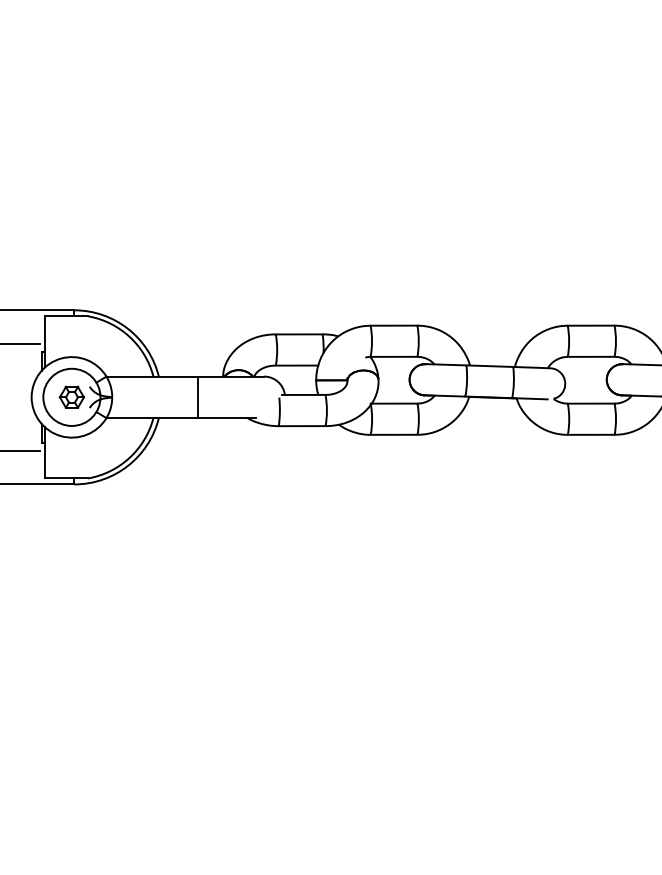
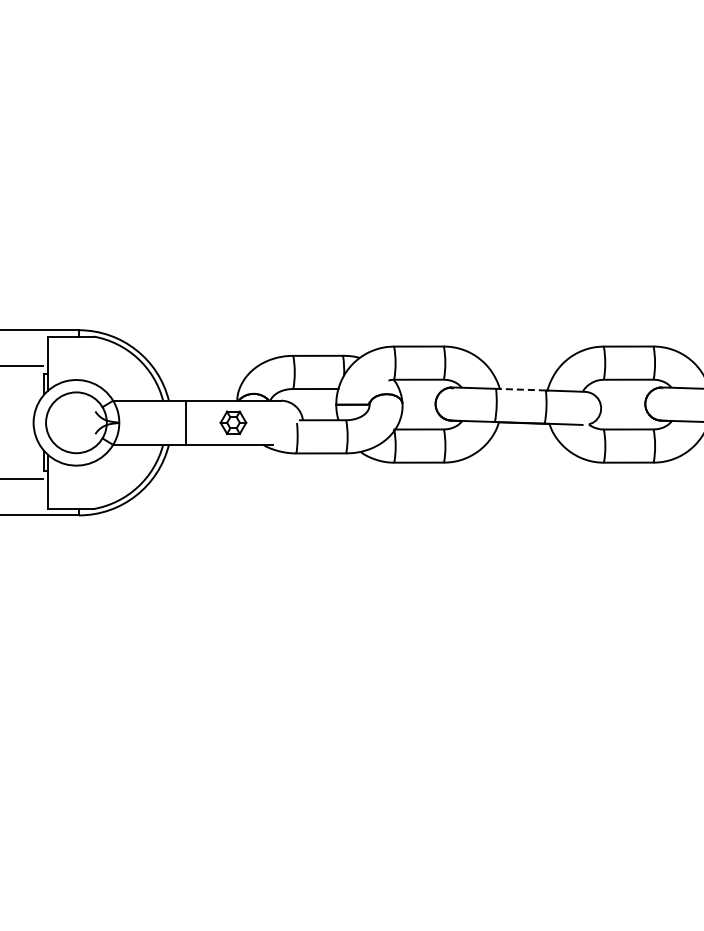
line: (489, 366) -> (520, 389), solid -> dashed
part: (71, 397) -> (233, 422), moved
line: (197, 397) -> (185, 422), moved

